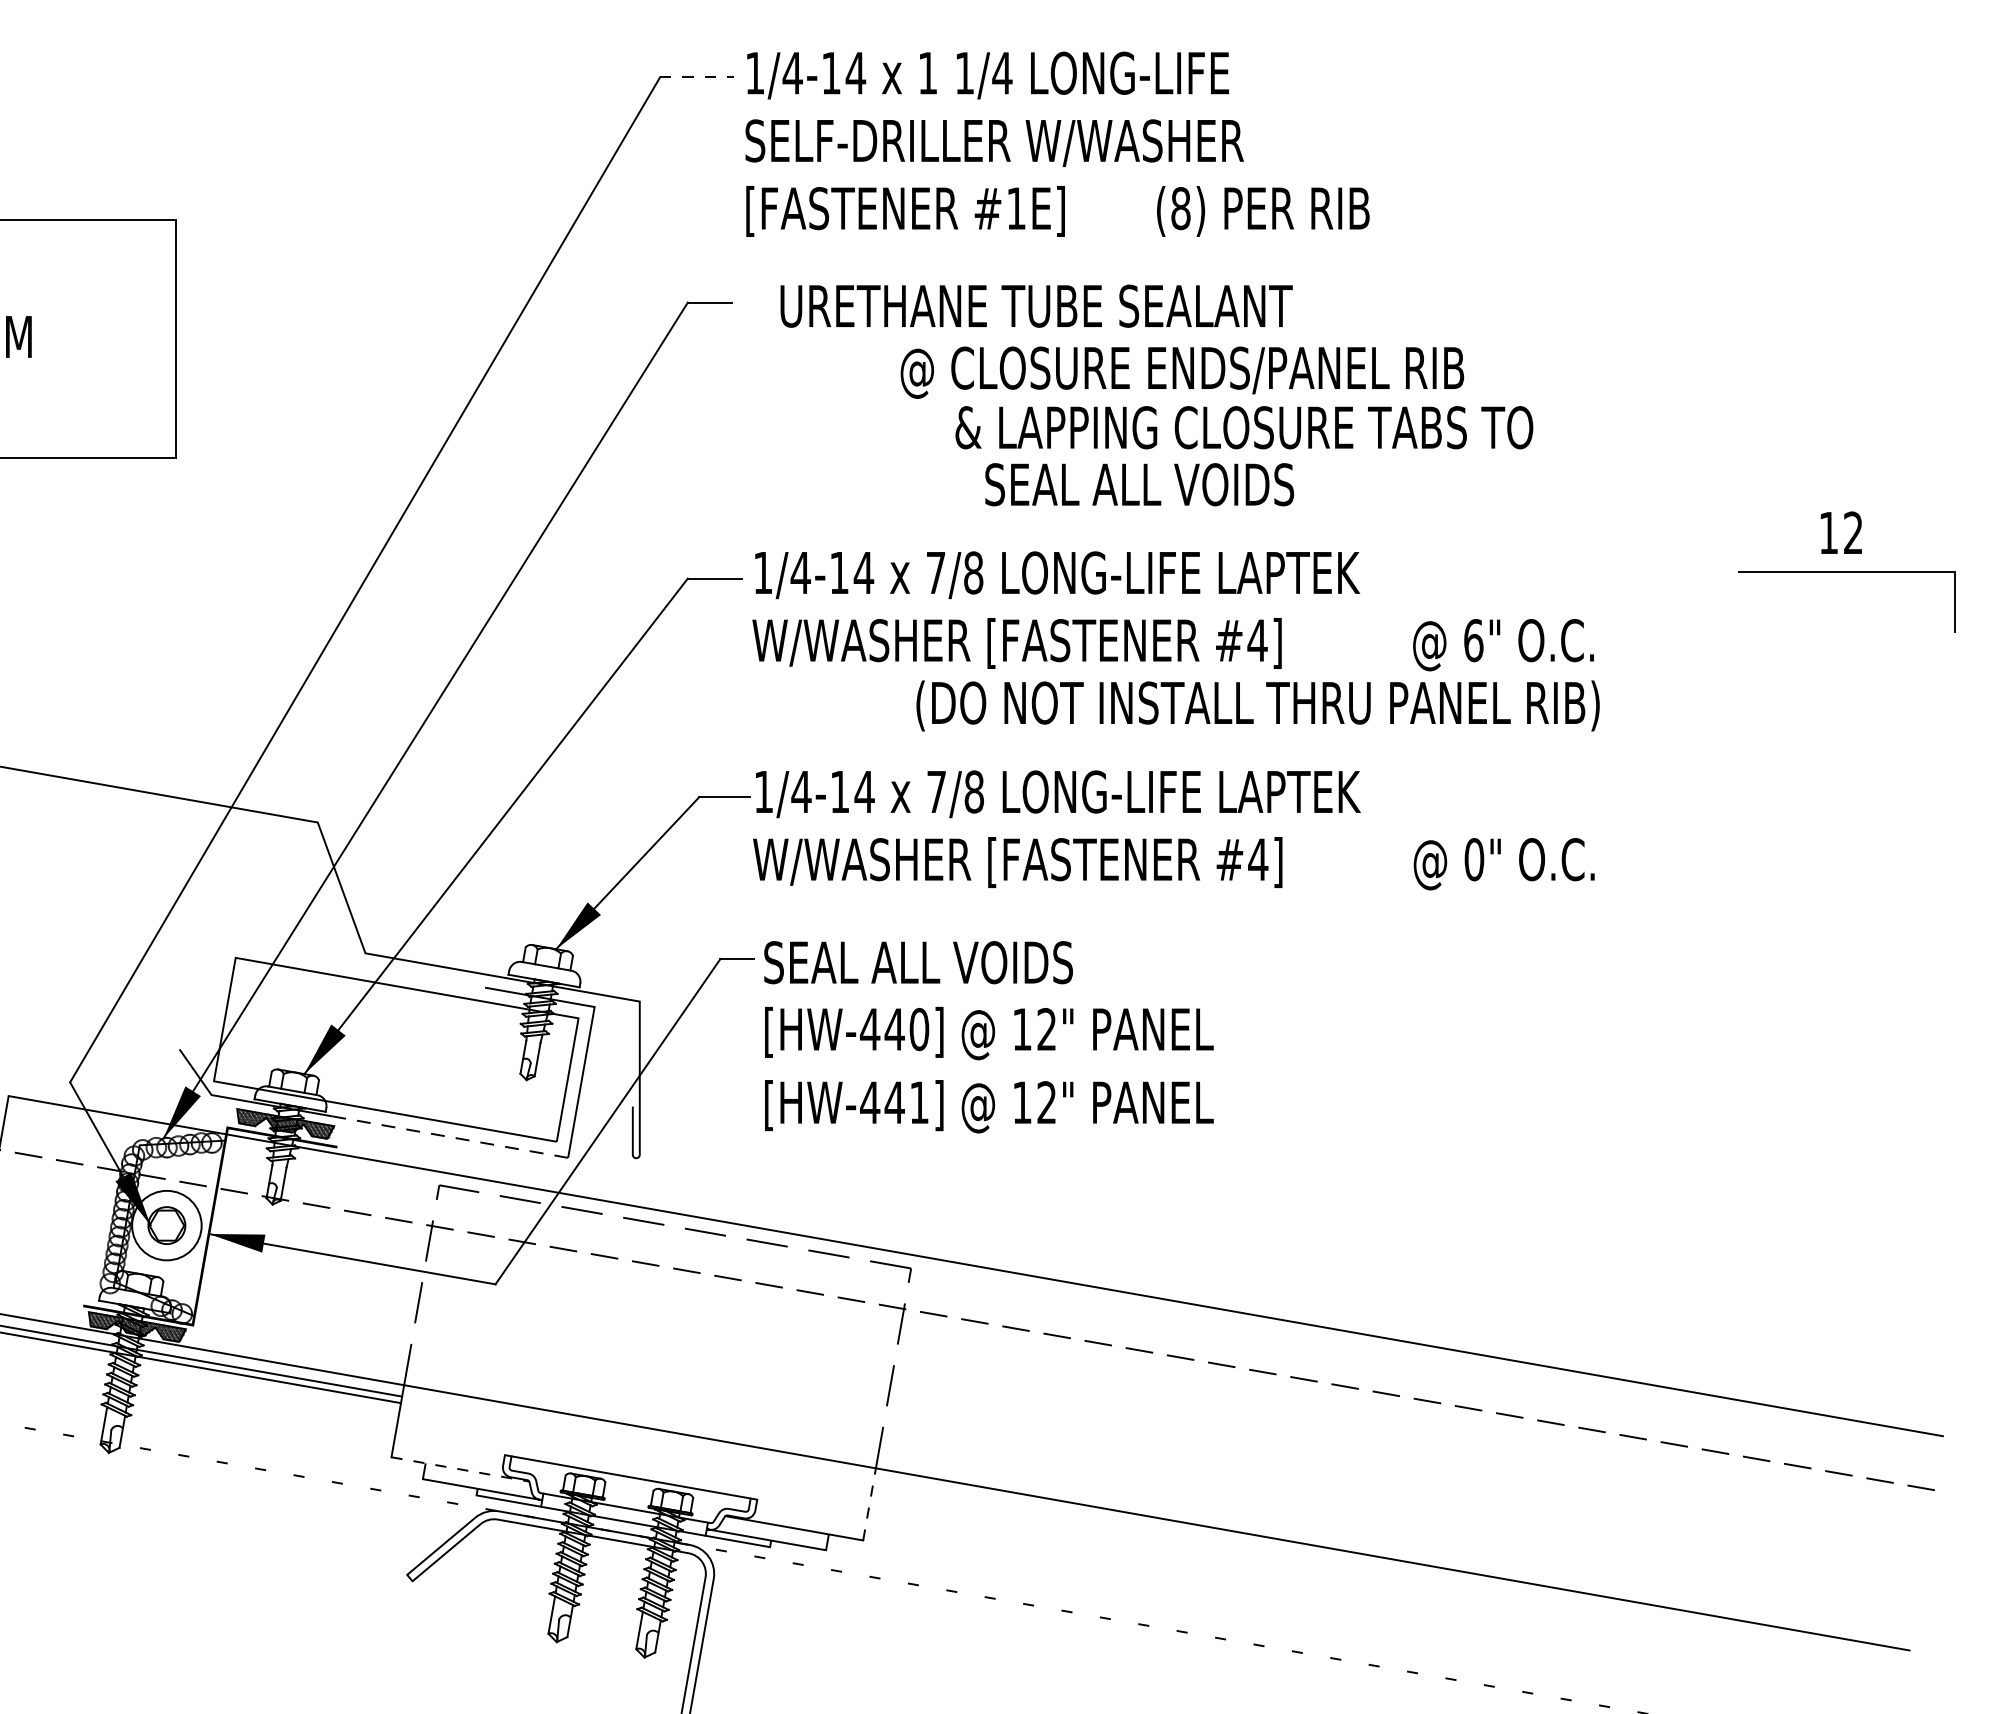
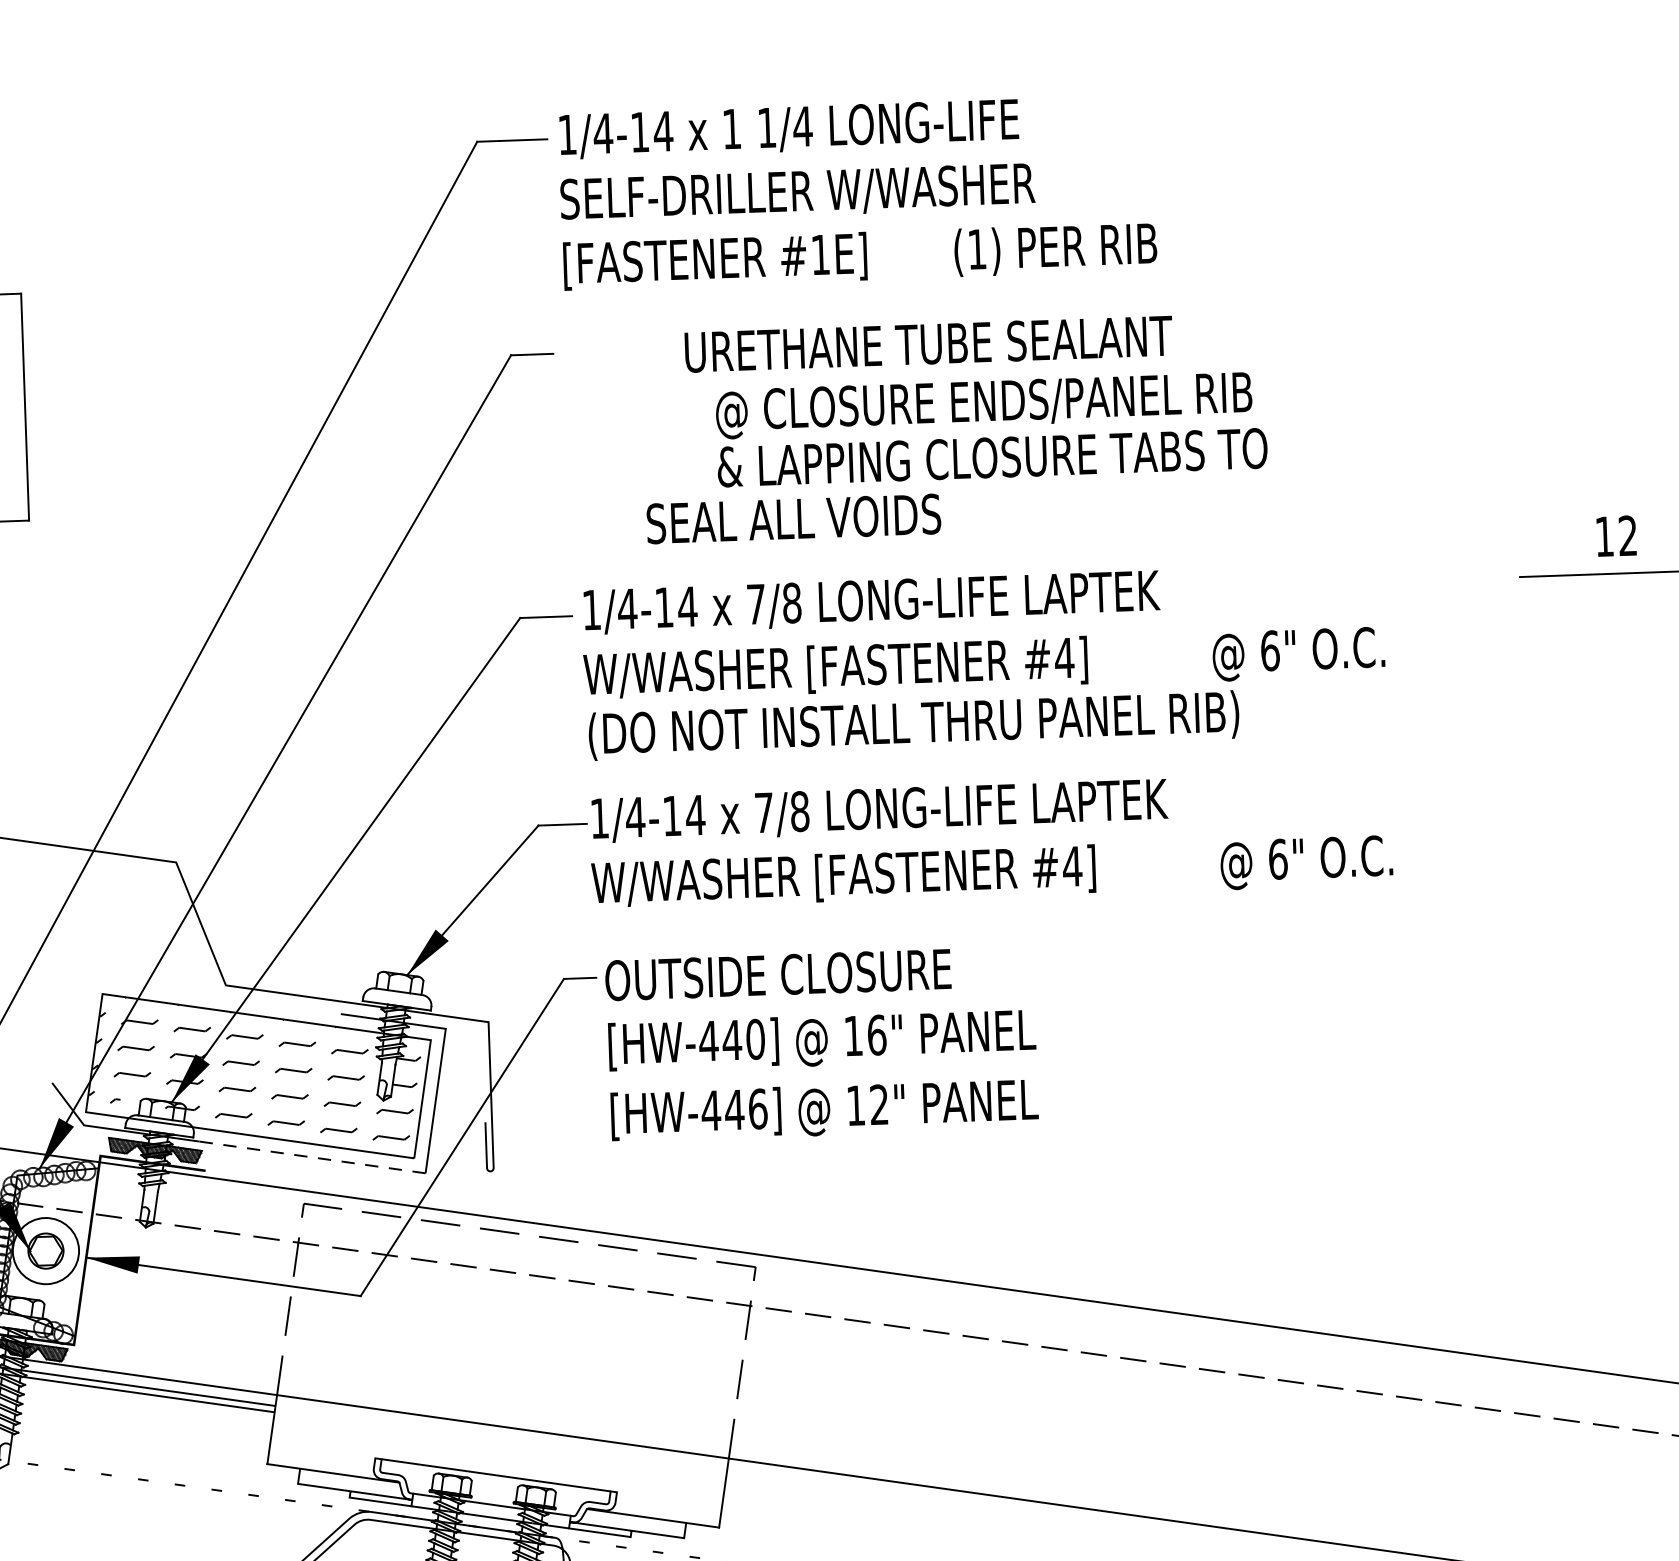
line: (696, 77) -> (511, 140), dashed -> solid
text: (1180, 208) -> (976, 249), (8) -> (1)
text: (1036, 305) -> (928, 343), moved
text: (1244, 427) -> (992, 457), moved
text: (1139, 484) -> (793, 518), moved
text: (1257, 705) -> (913, 725), moved
text: (1474, 859) -> (1278, 859), 0" -> 6"
text: (945, 962) -> (778, 974), SEAL ALL VOIDS -> OUTSIDE CLOSURE
text: (1046, 1029) -> (876, 1035), 12" -> 16"
hatch: (392, 1041) -> (254, 1068), added
text: (919, 1102) -> (758, 1108), [HW-441] -> [HW-446]
line: (460, 1469) -> (333, 1473), dashed -> solid
line: (869, 1504) -> (723, 1493), dashed -> solid

